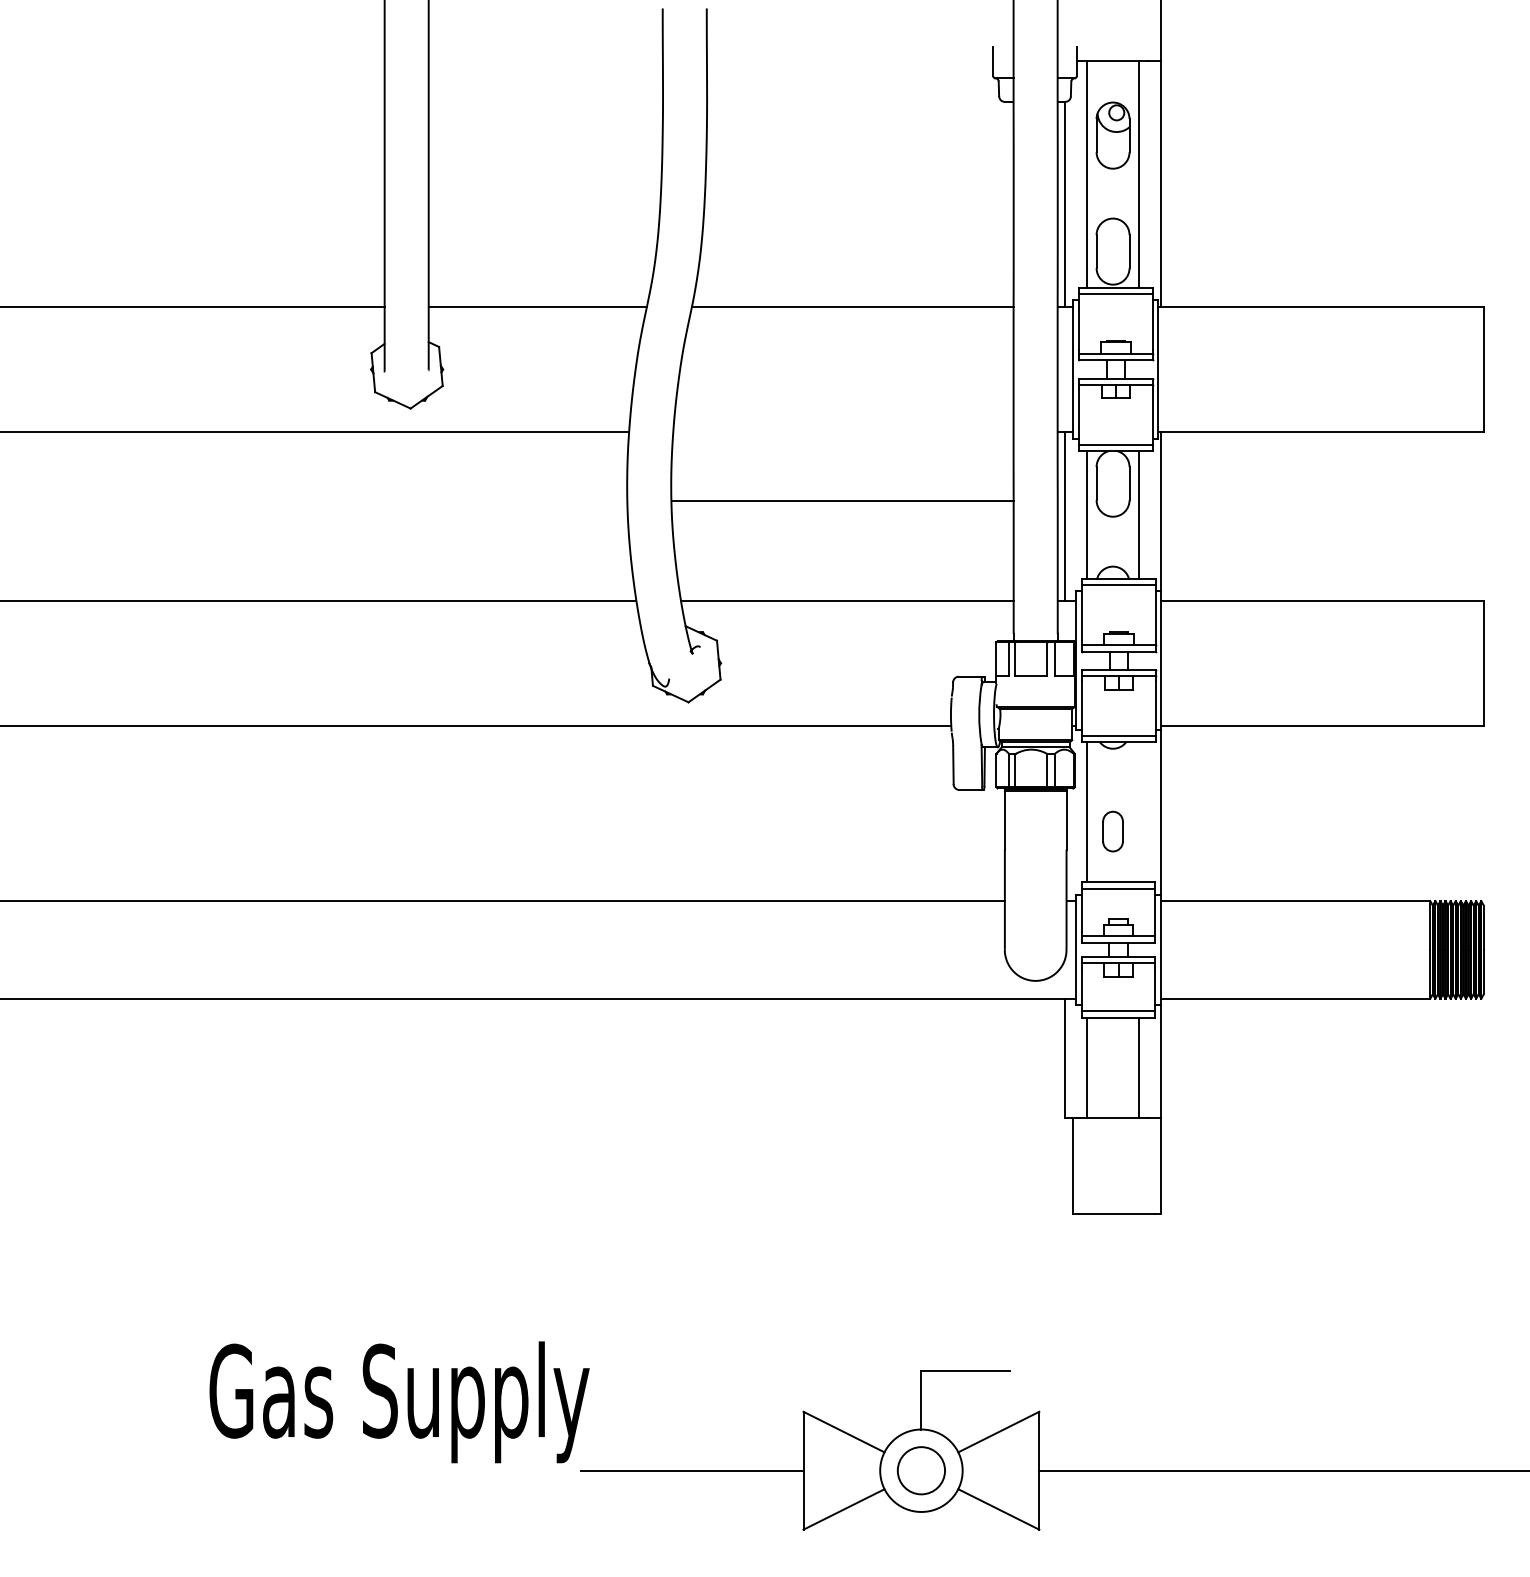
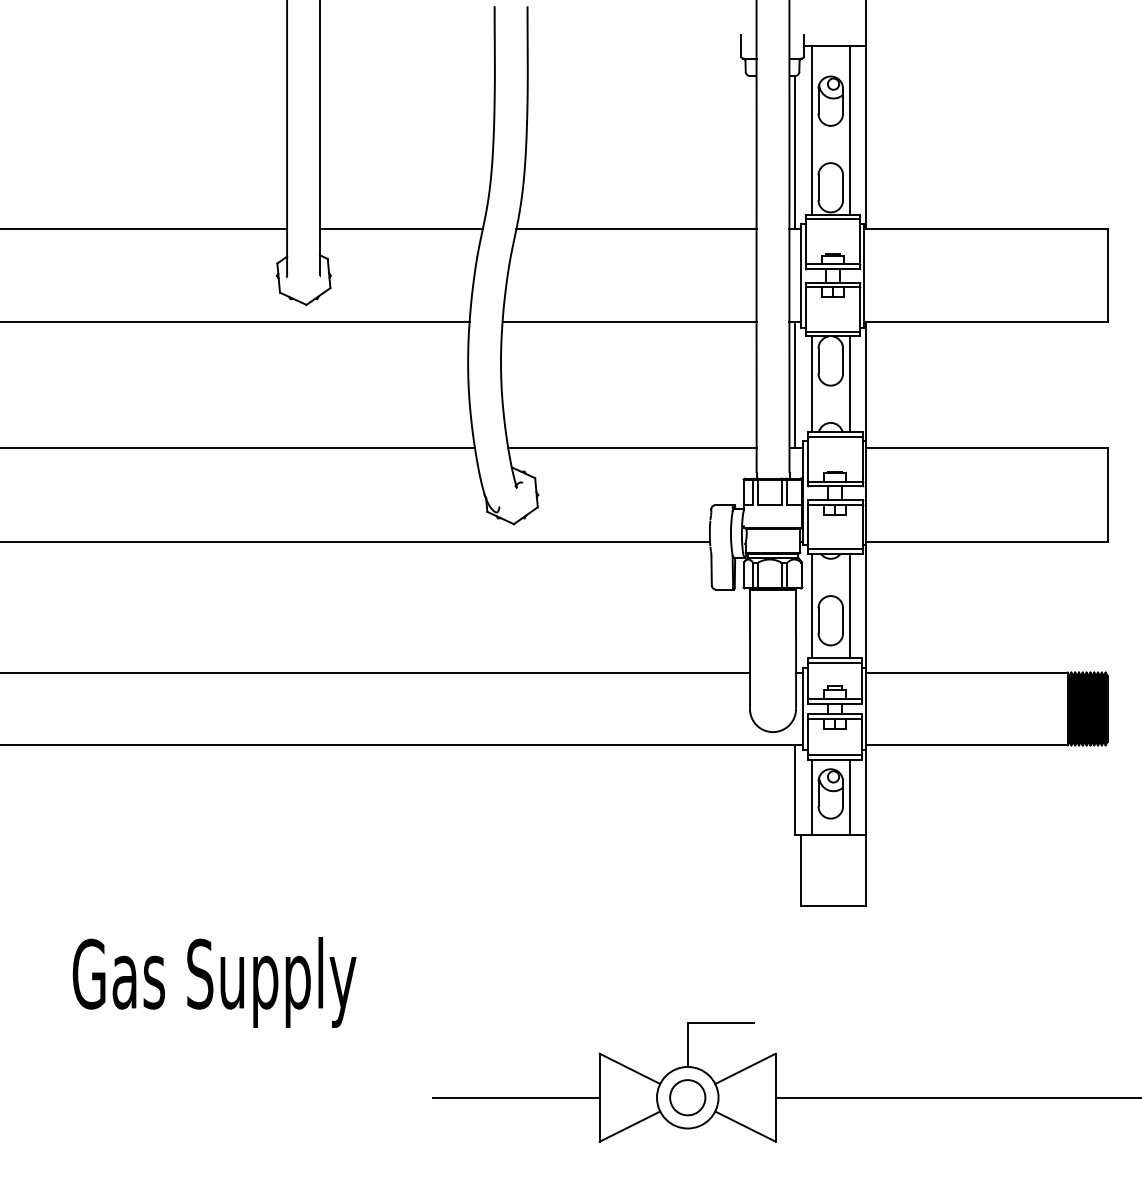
line: (843, 501) -> (629, 322), moved
line: (1138, 811) -> (849, 605), added
part: (1112, 831) -> (830, 620), size x1.67
part: (1112, 1063) -> (830, 793), added
text: (399, 1402) -> (214, 982), moved

